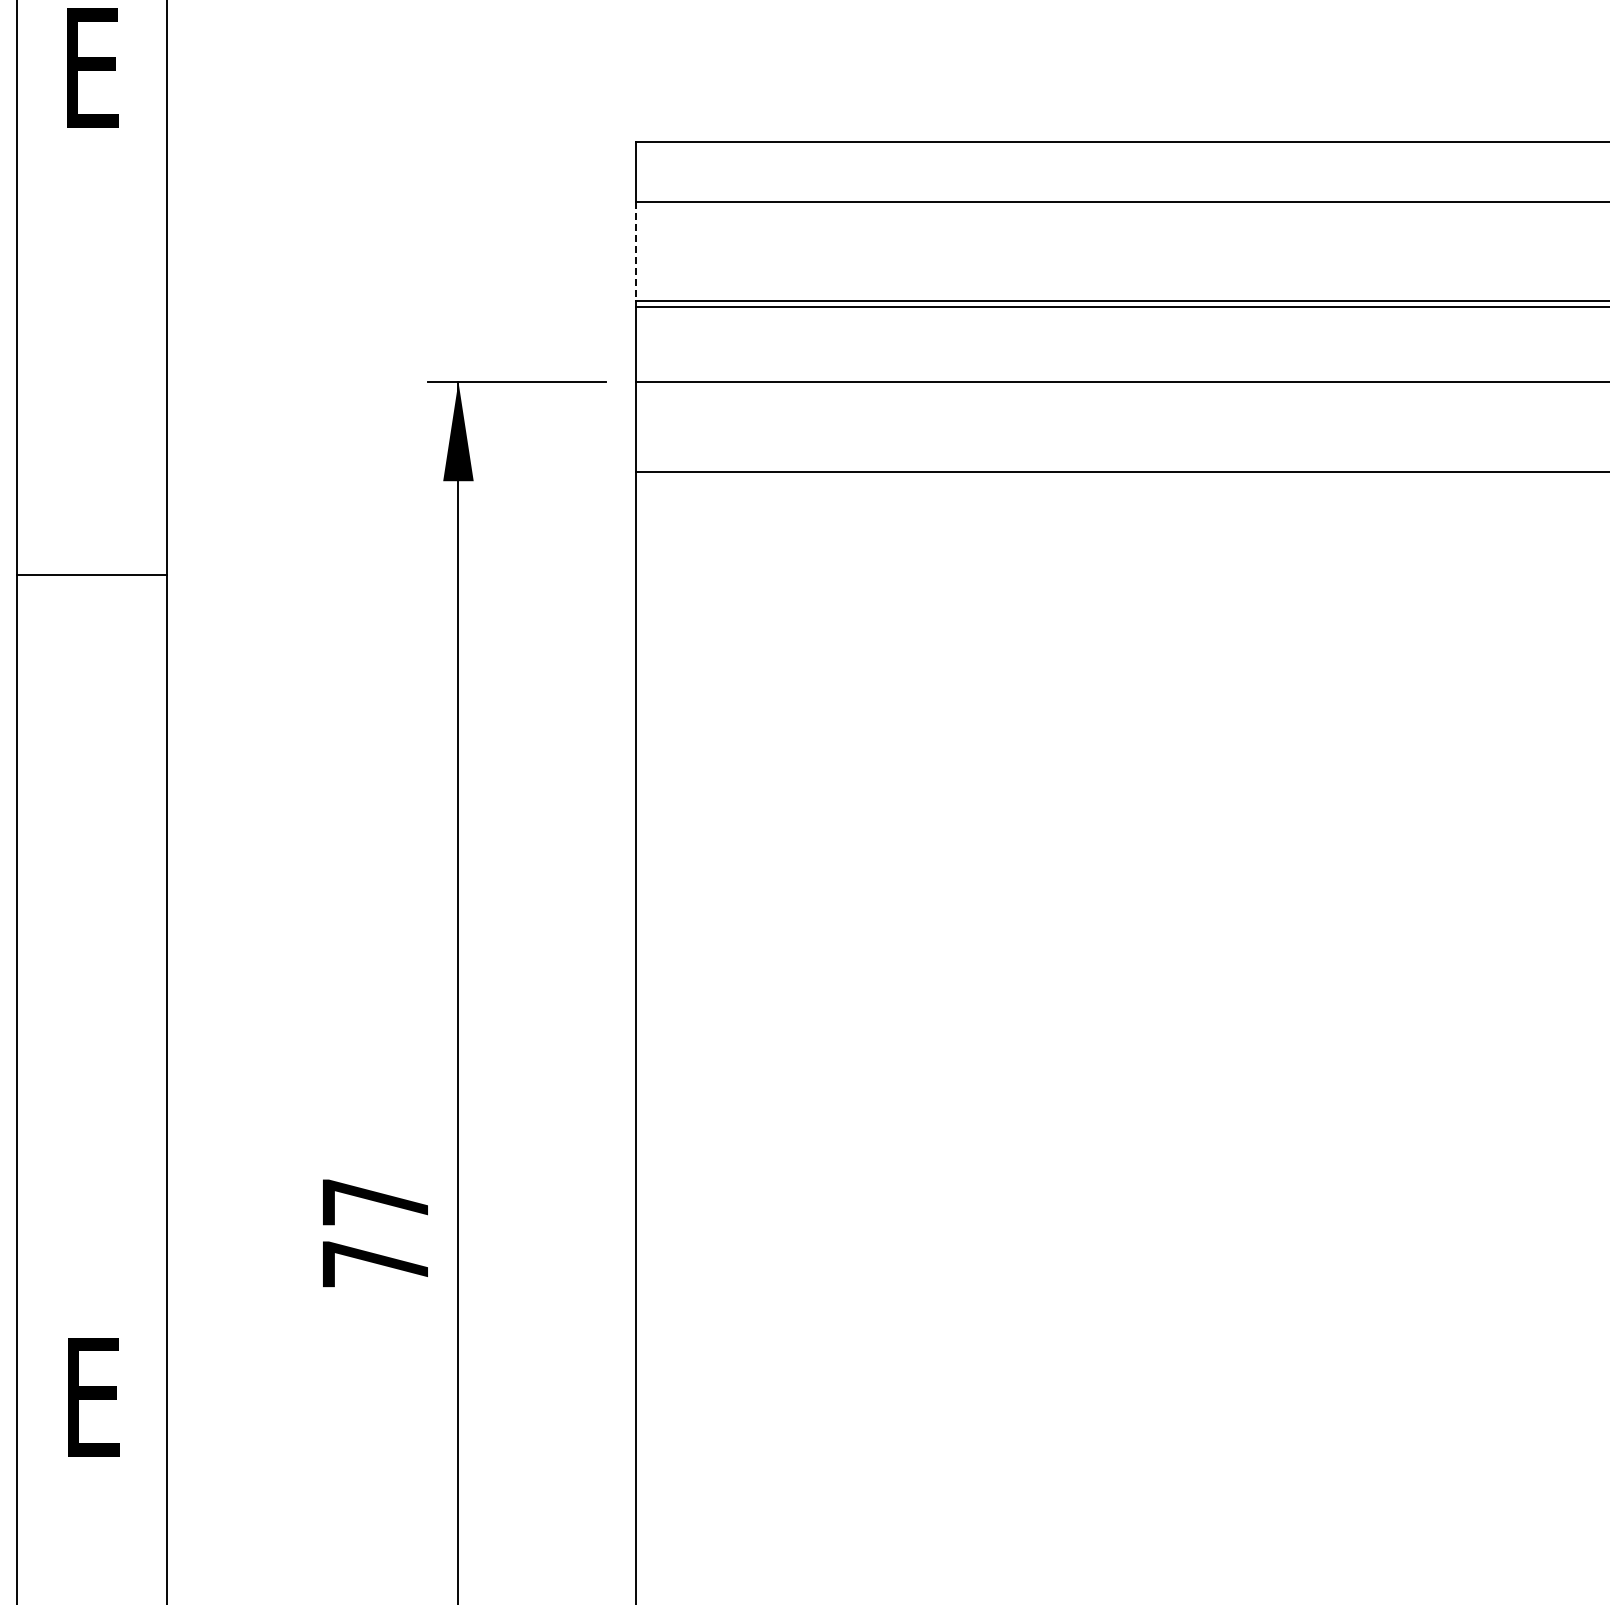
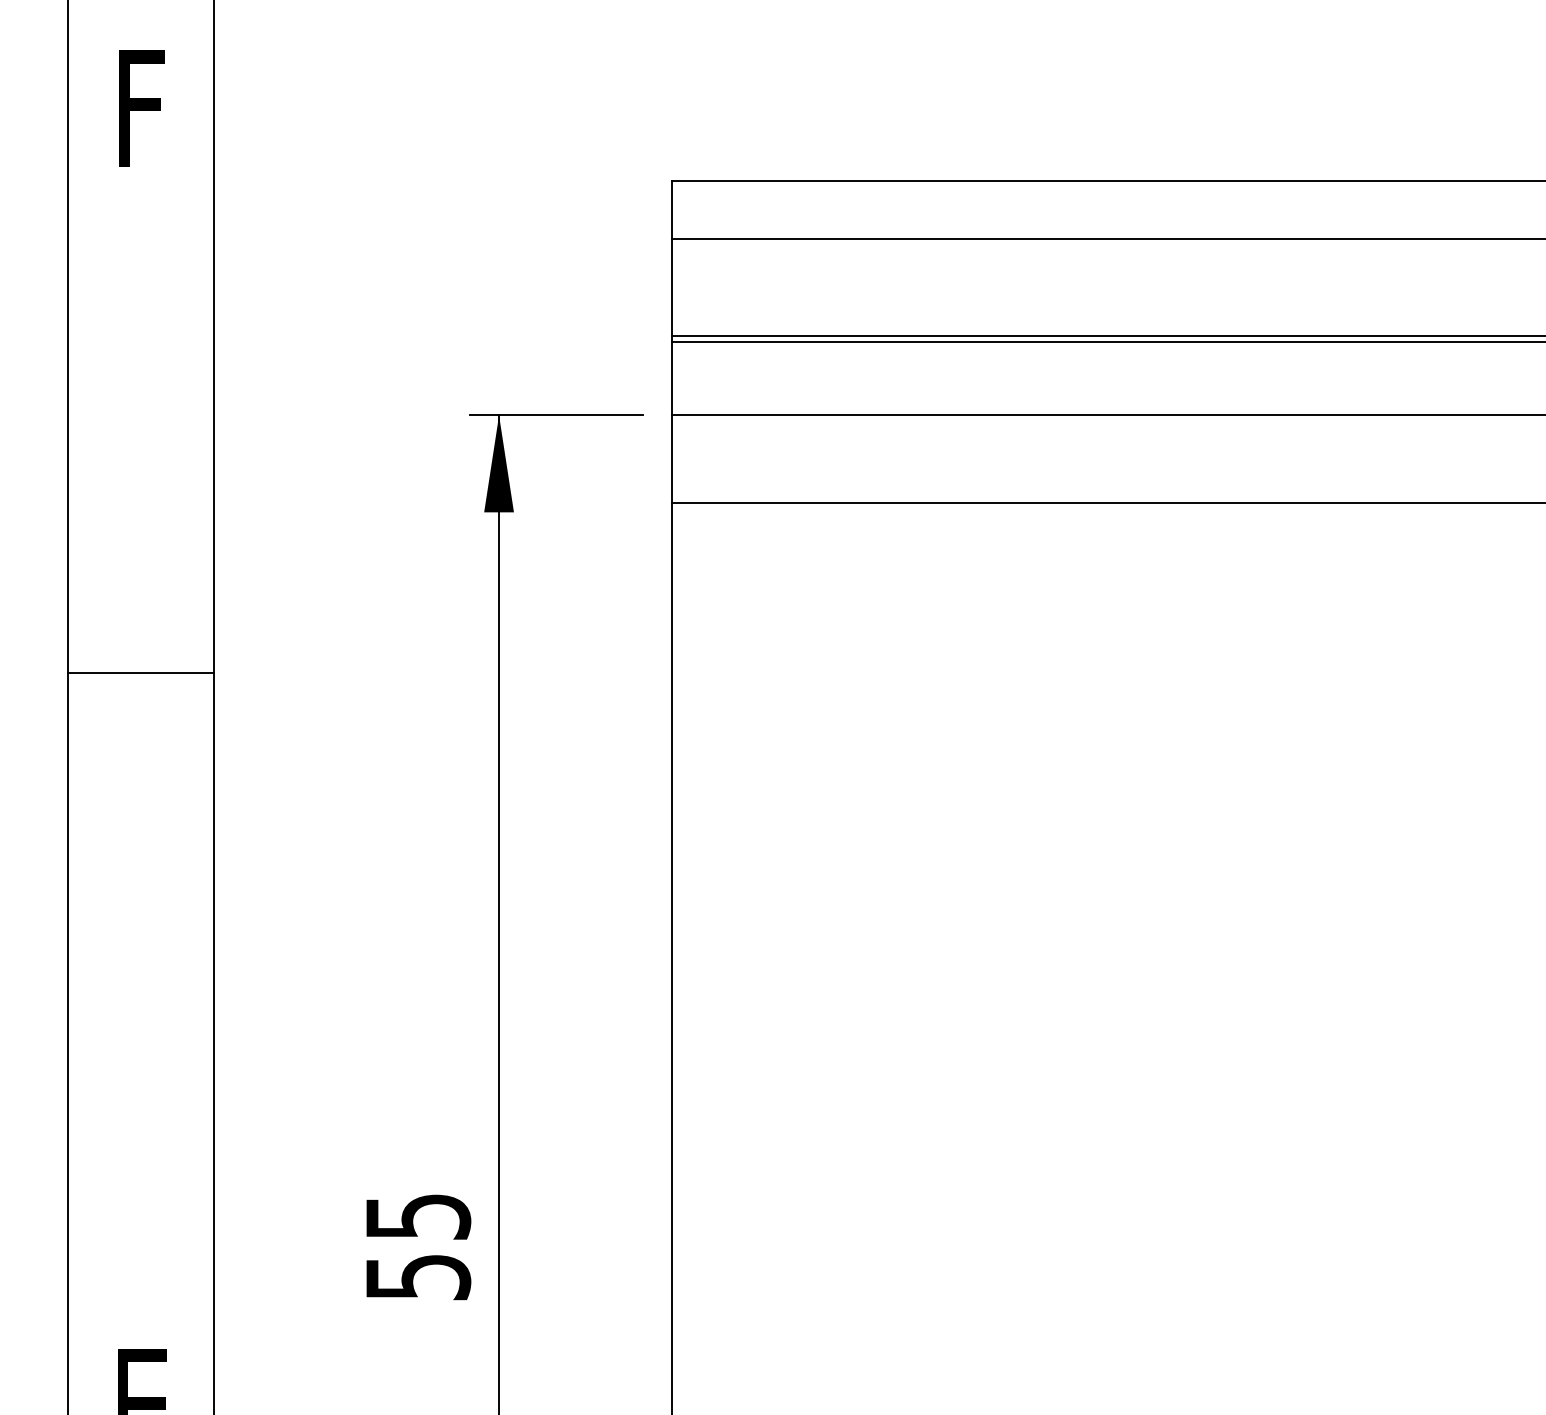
text: (92, 67) -> (141, 108), E -> F
line: (635, 251) -> (672, 287), dashed -> solid
line: (91, 574) -> (140, 672), moved
text: (376, 1233) -> (419, 1247), 77 -> 55

